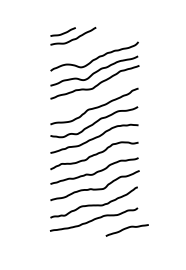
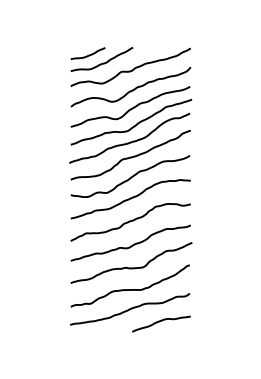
curve: (95, 43) -> (131, 69), added
curve: (94, 96) -> (130, 141), added
curve: (127, 228) -> (161, 321), moved

